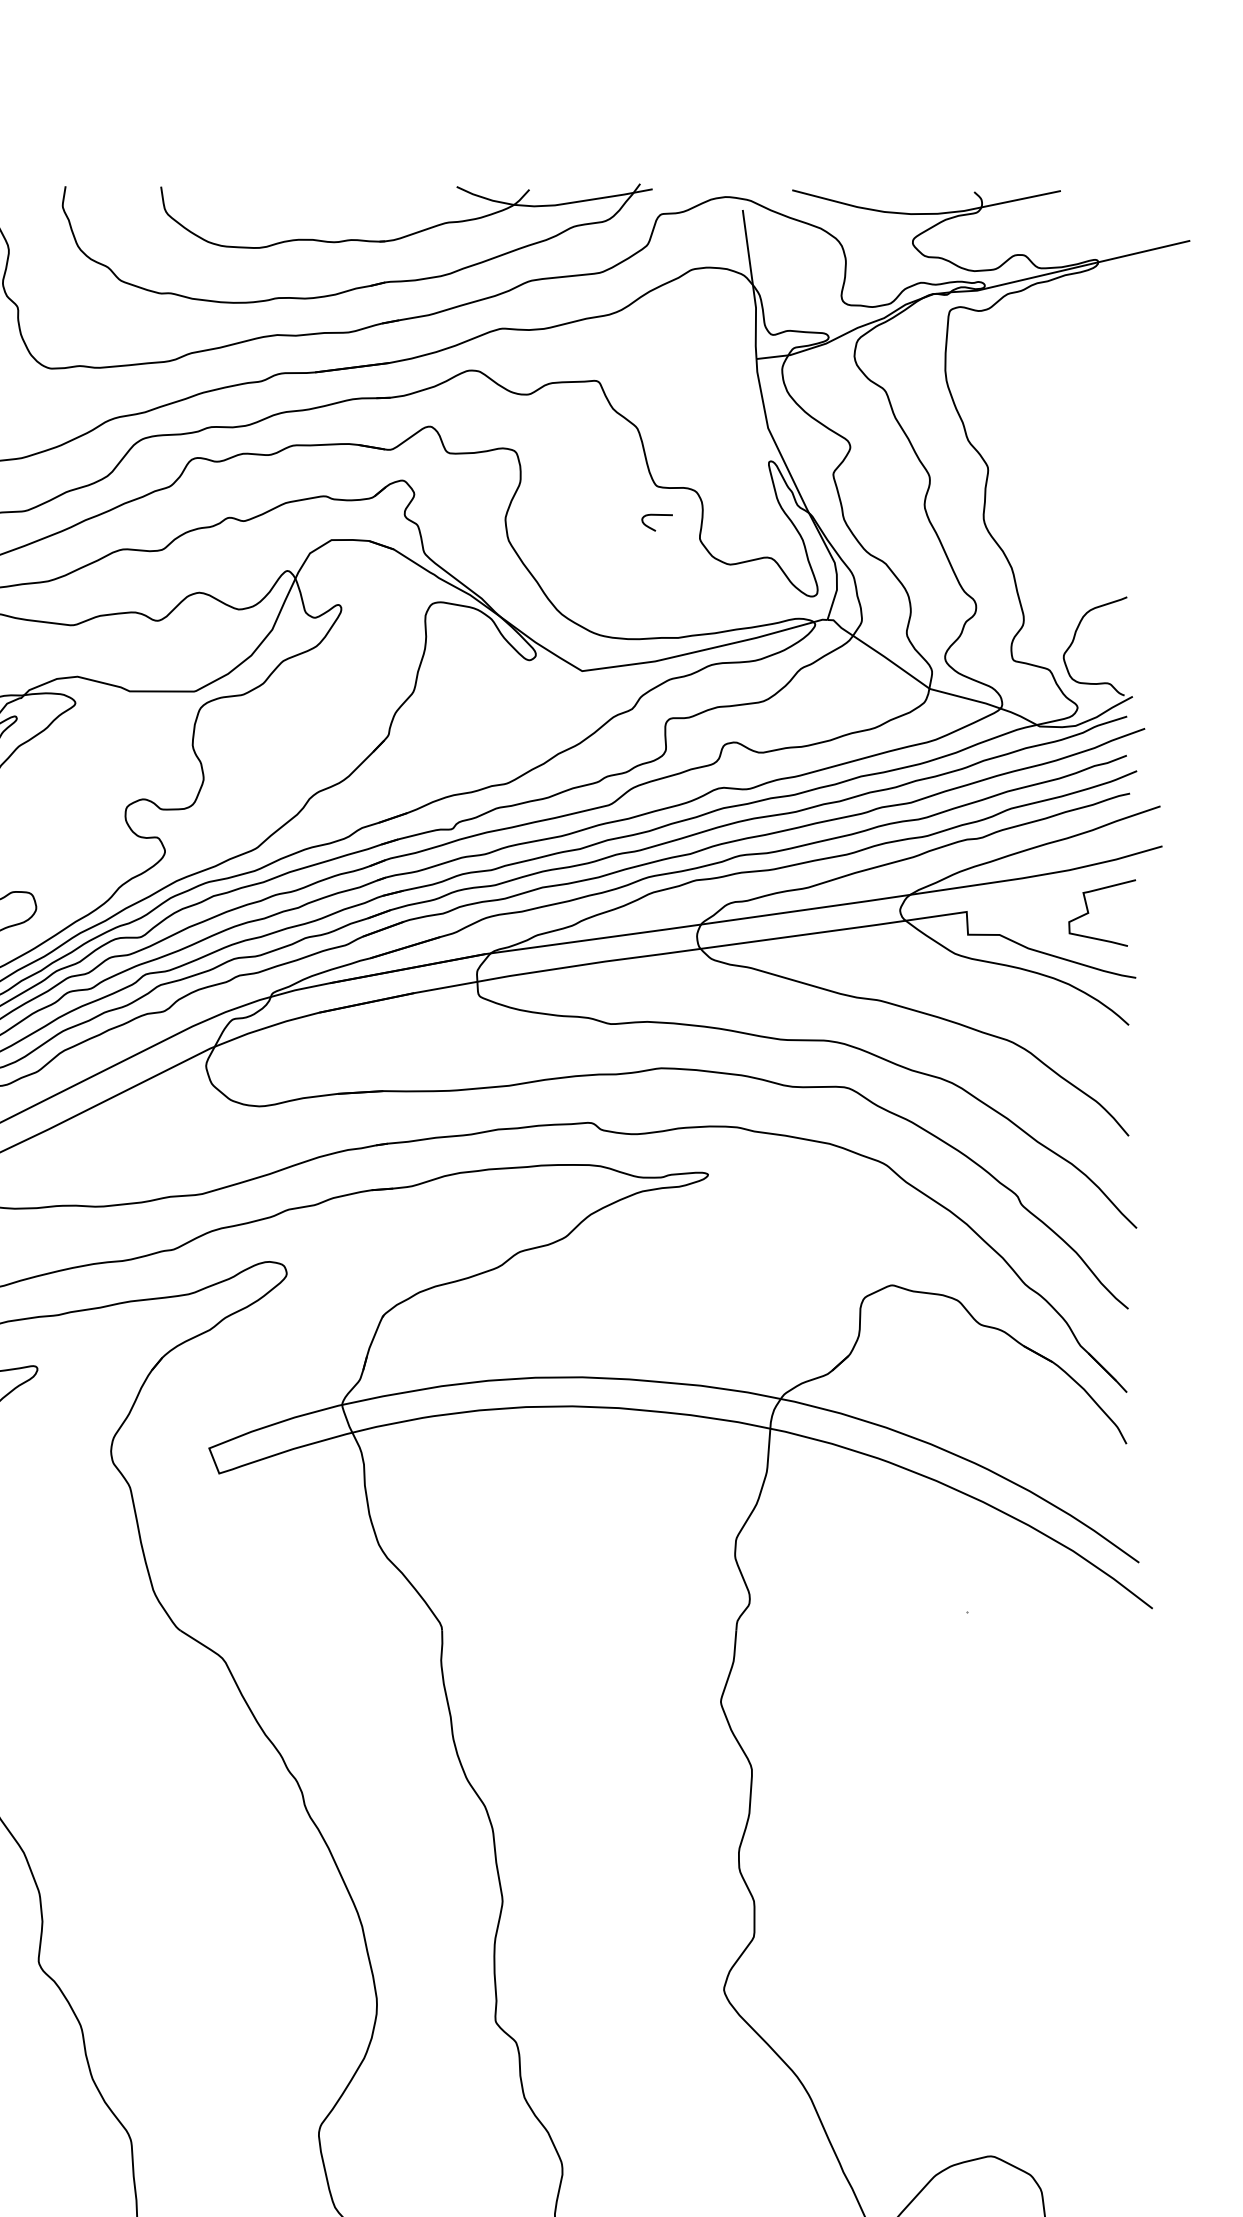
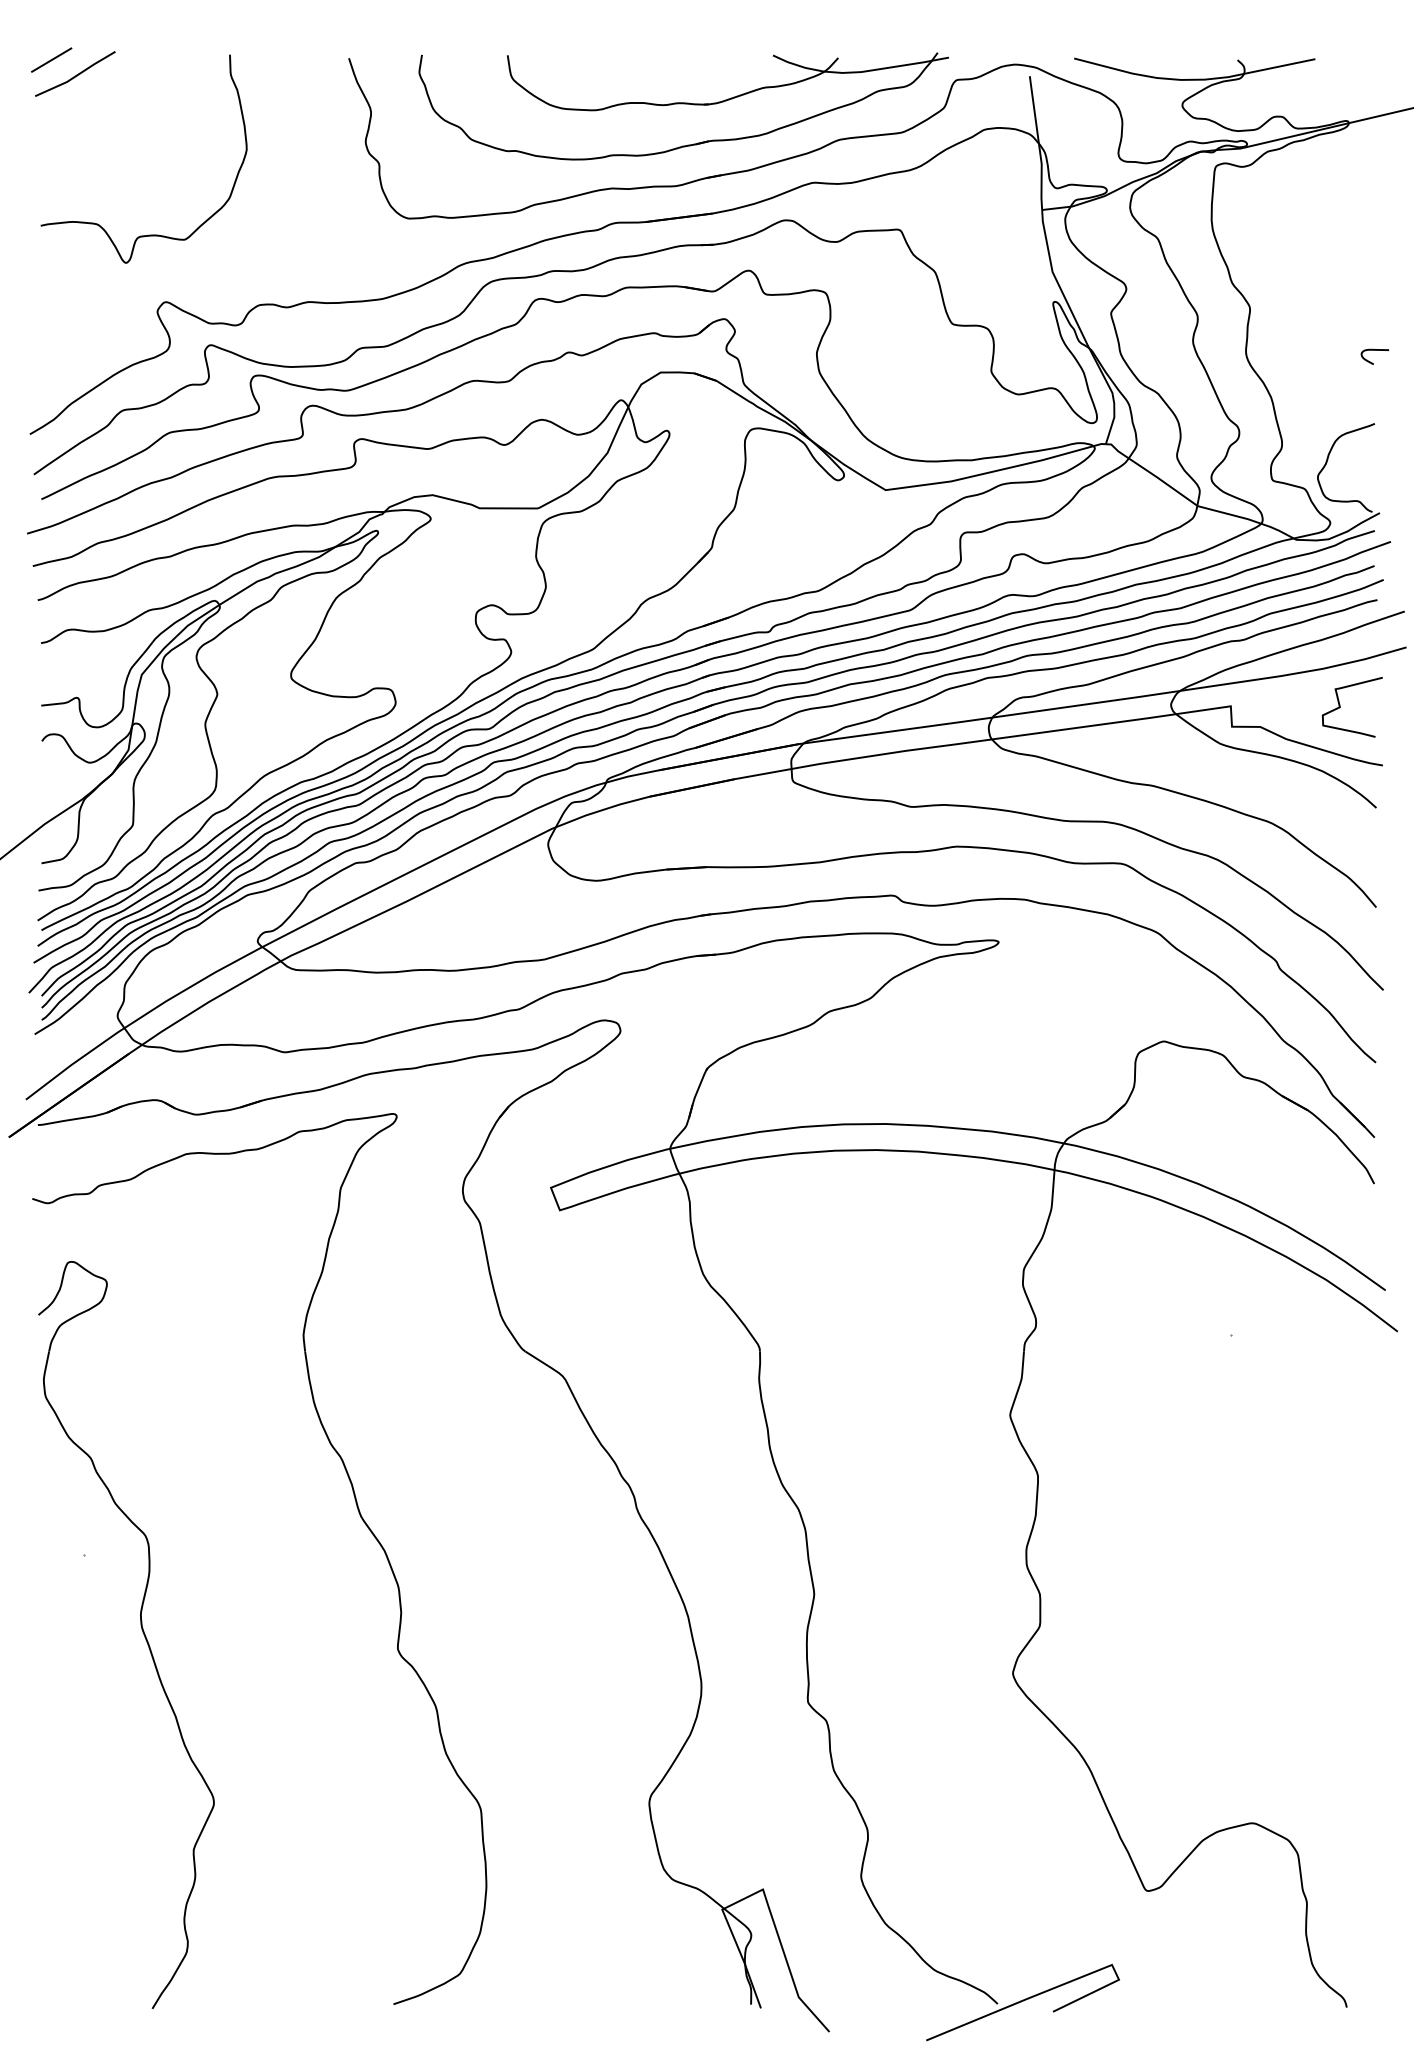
curve: (656, 515) -> (1374, 350), moved

